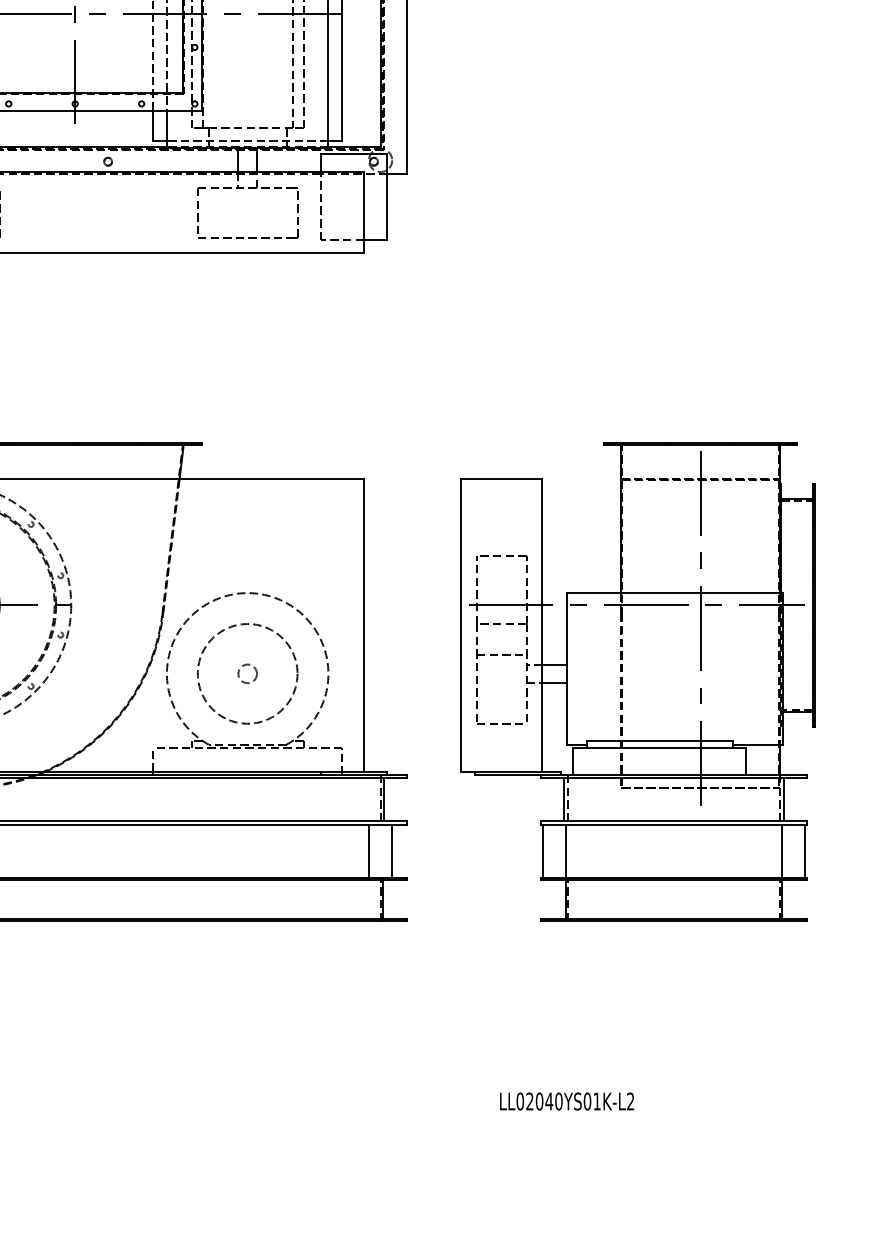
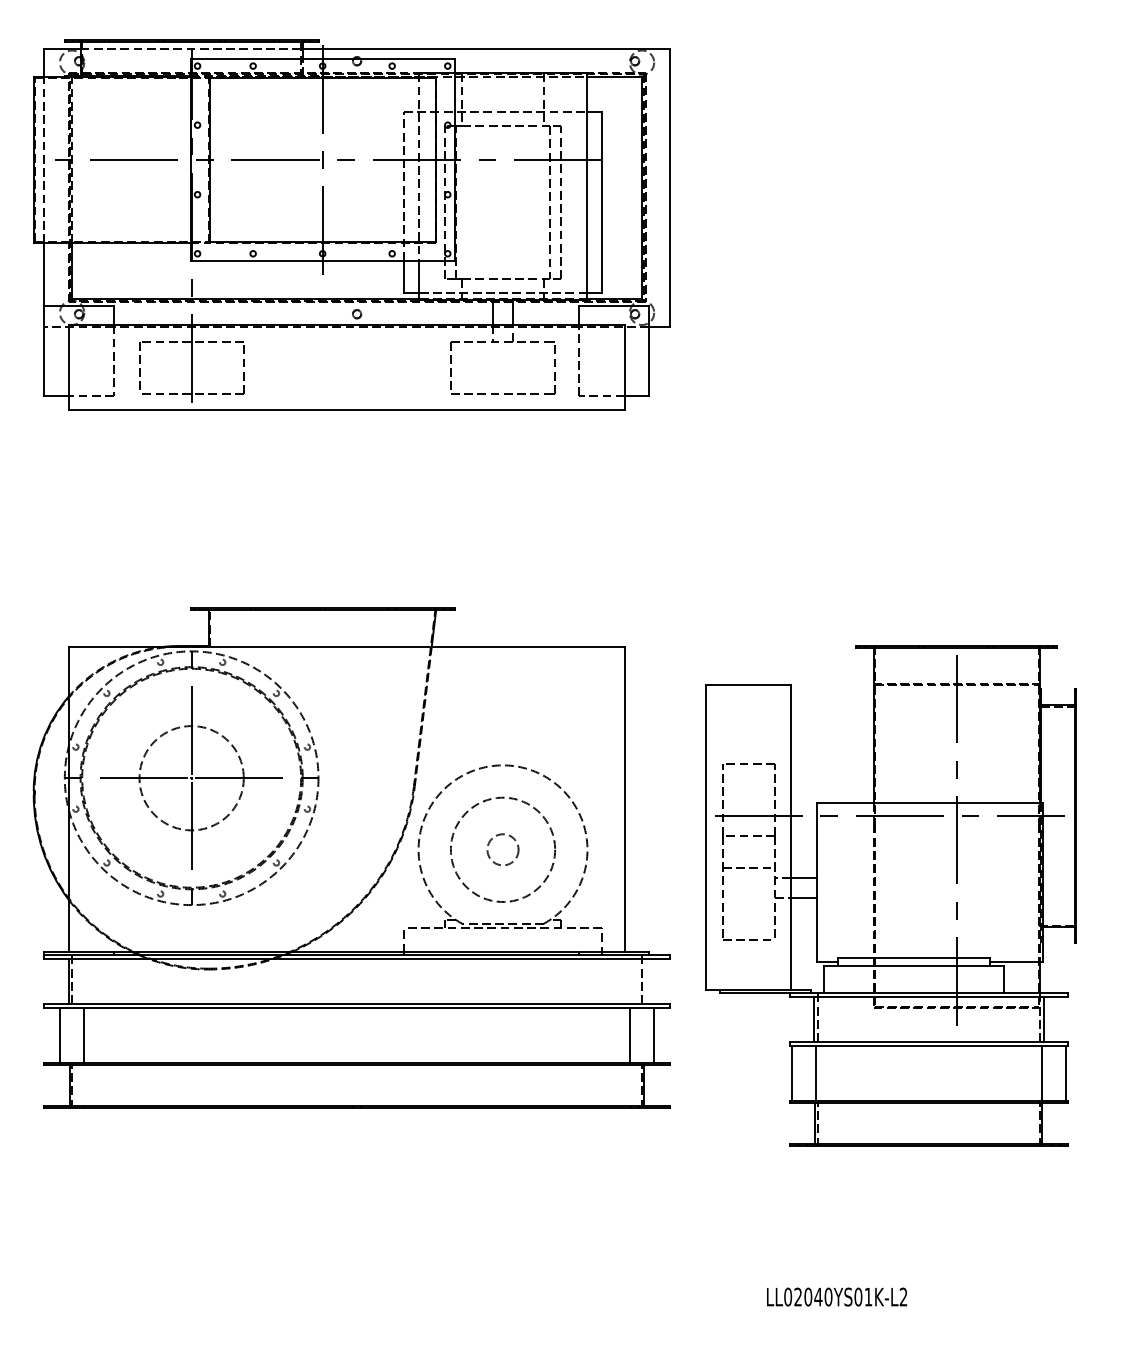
circle: (247, 673) -> (502, 849), size x1.6
part: (637, 681) -> (890, 895), moved
line: (383, 799) -> (645, 981), removed

